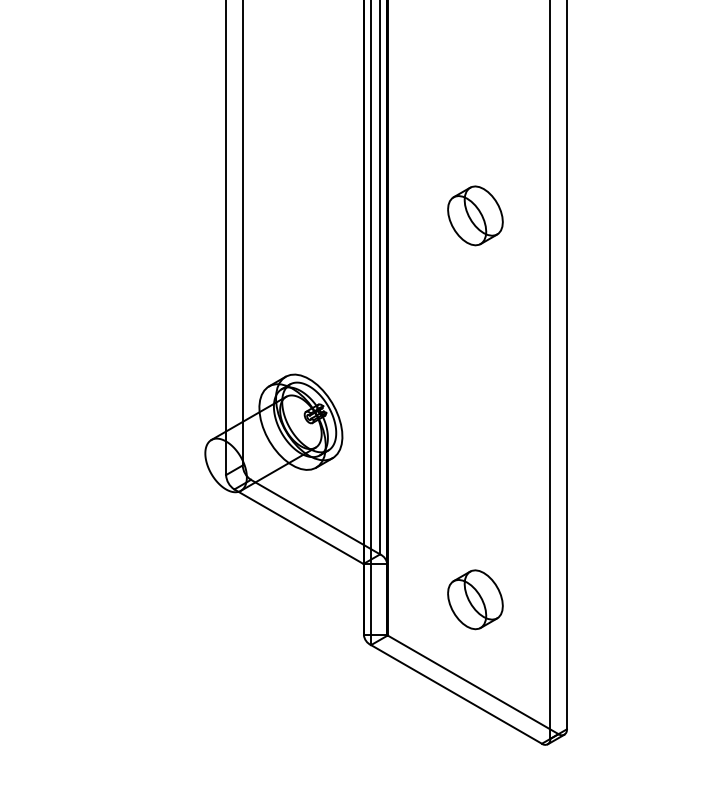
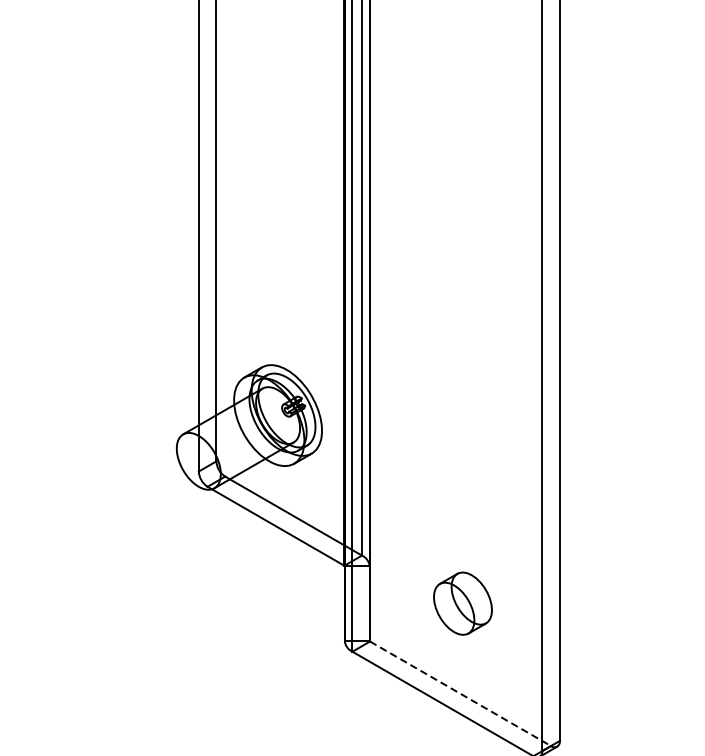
part: (475, 215) -> (463, 196), removed
line: (473, 684) -> (460, 693), solid -> dashed

